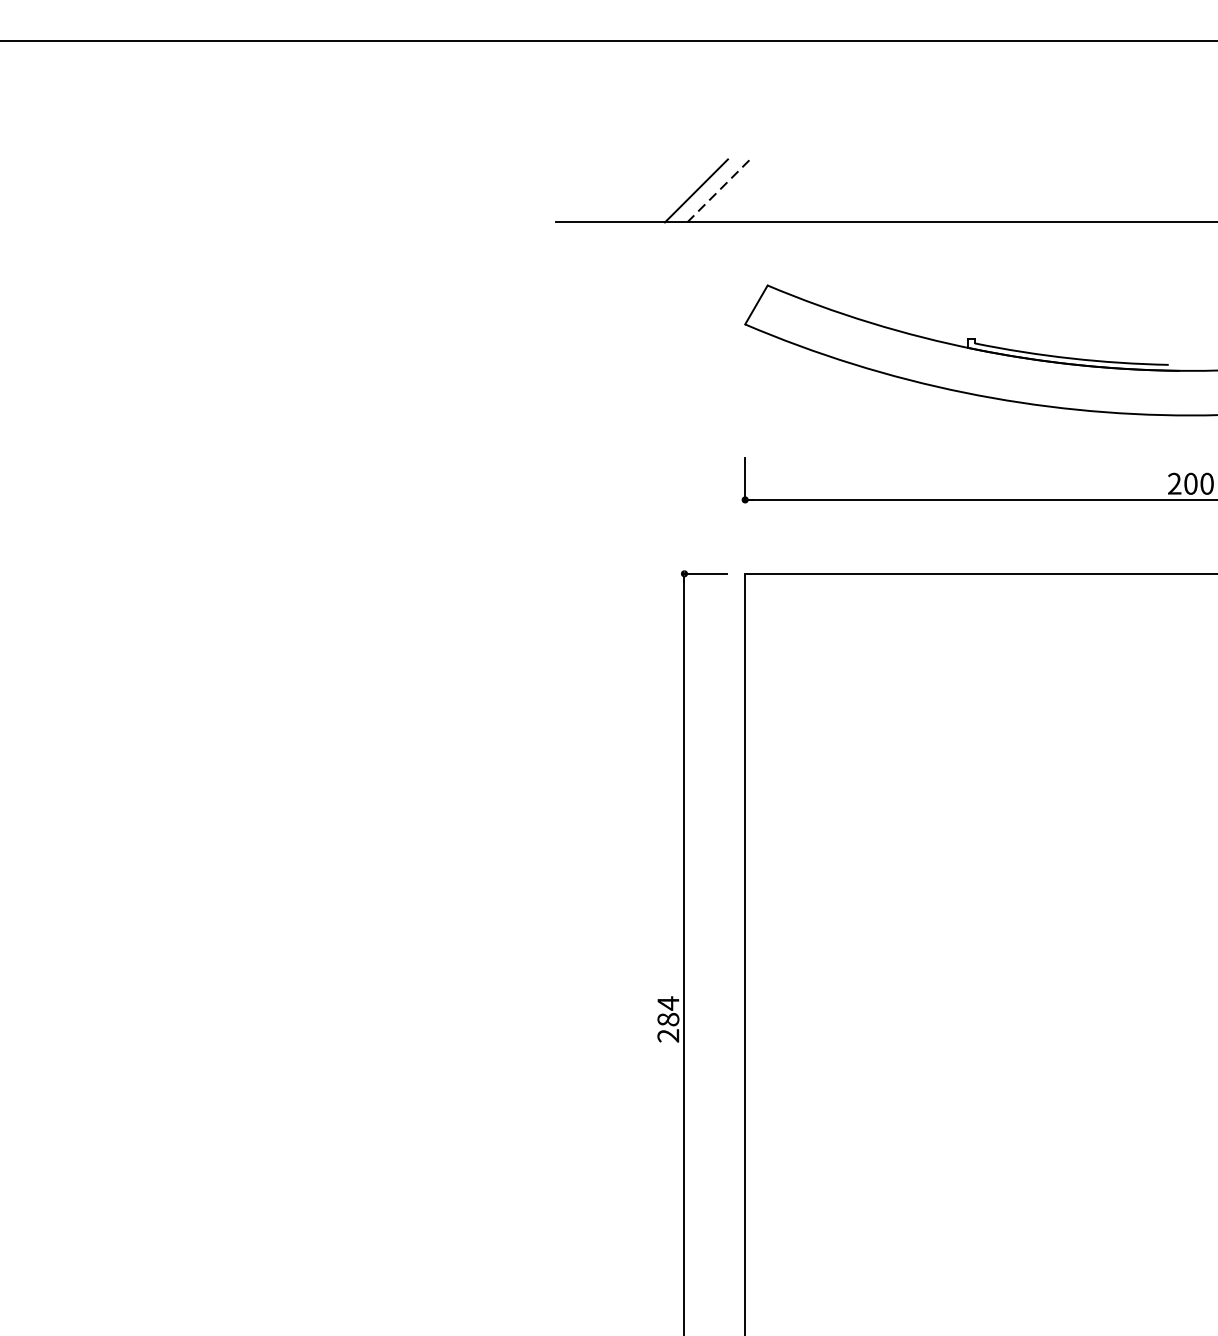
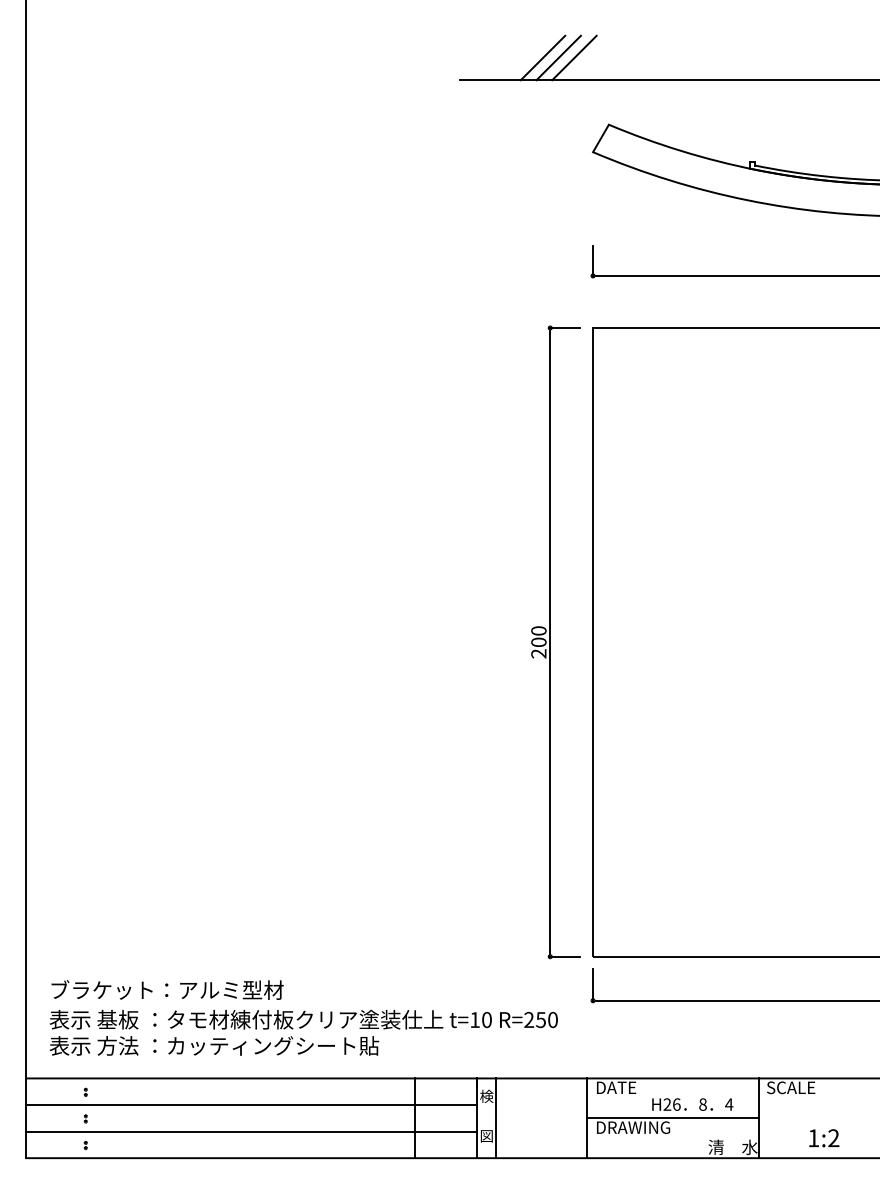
line: (673, 190) -> (542, 57), added
line: (718, 190) -> (574, 57), dashed -> solid
text: (667, 1011) -> (538, 636), 284 -> 200

